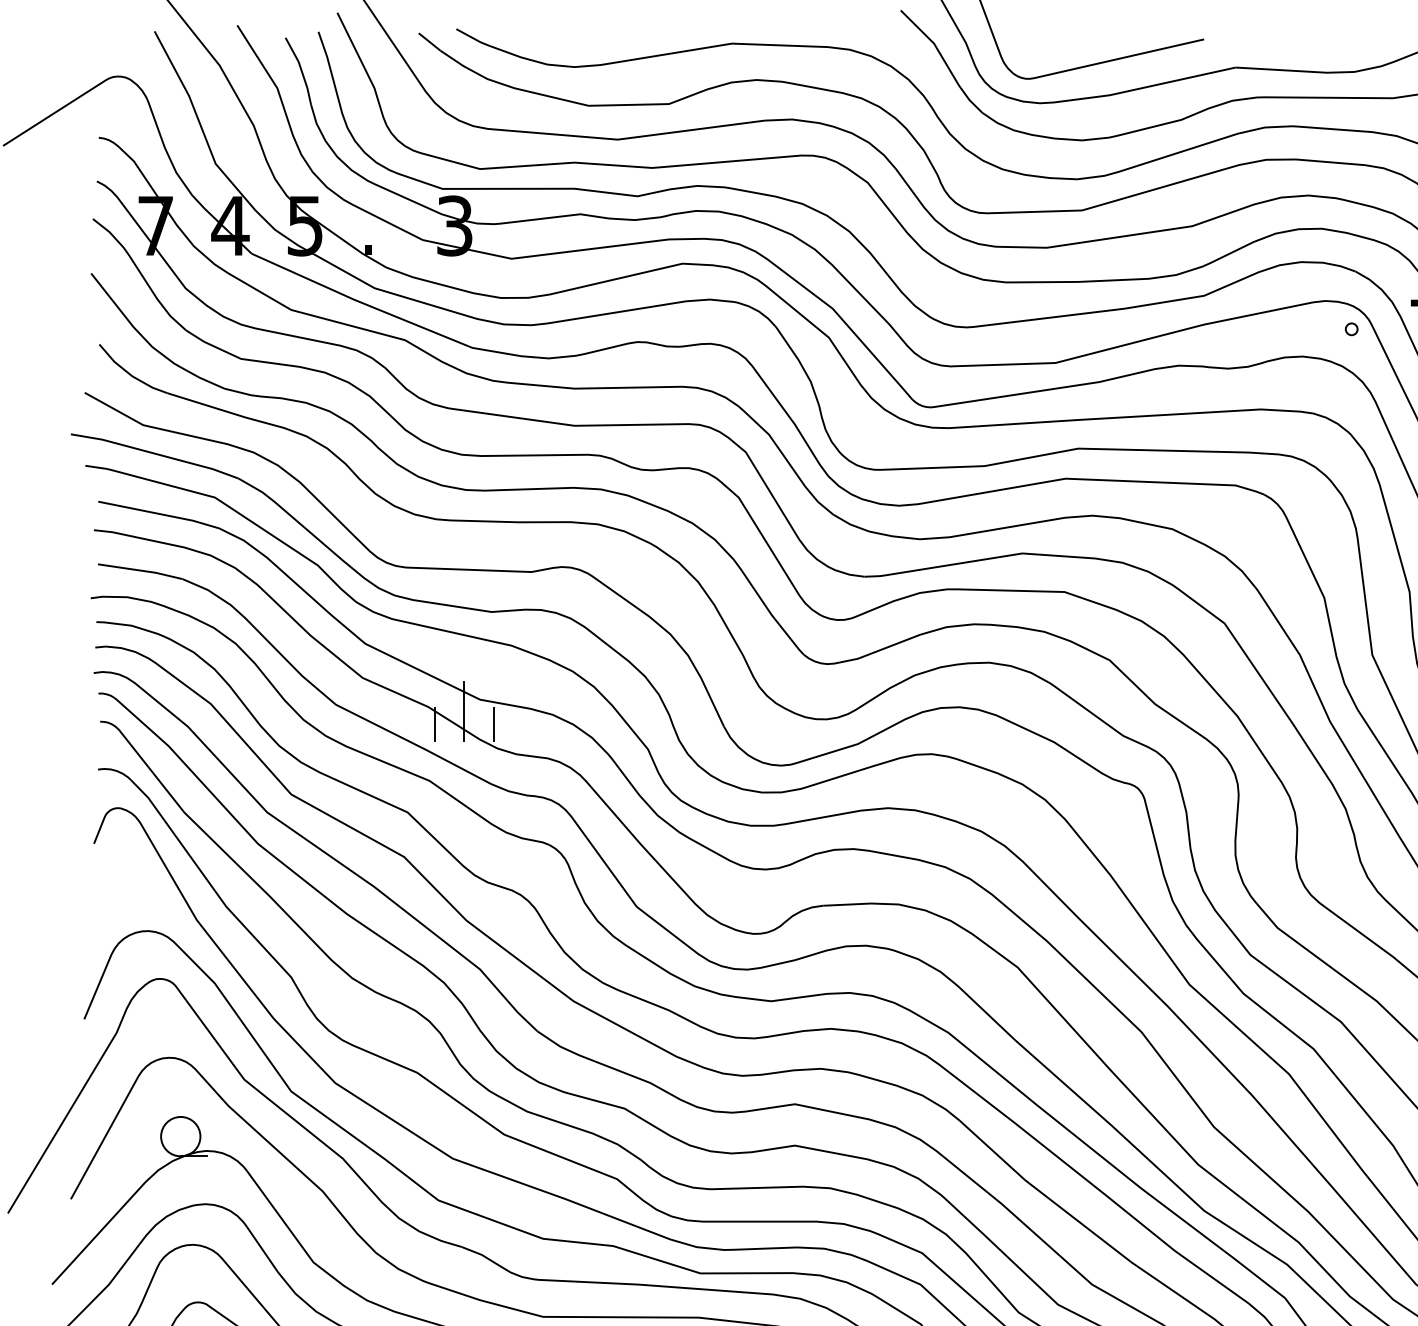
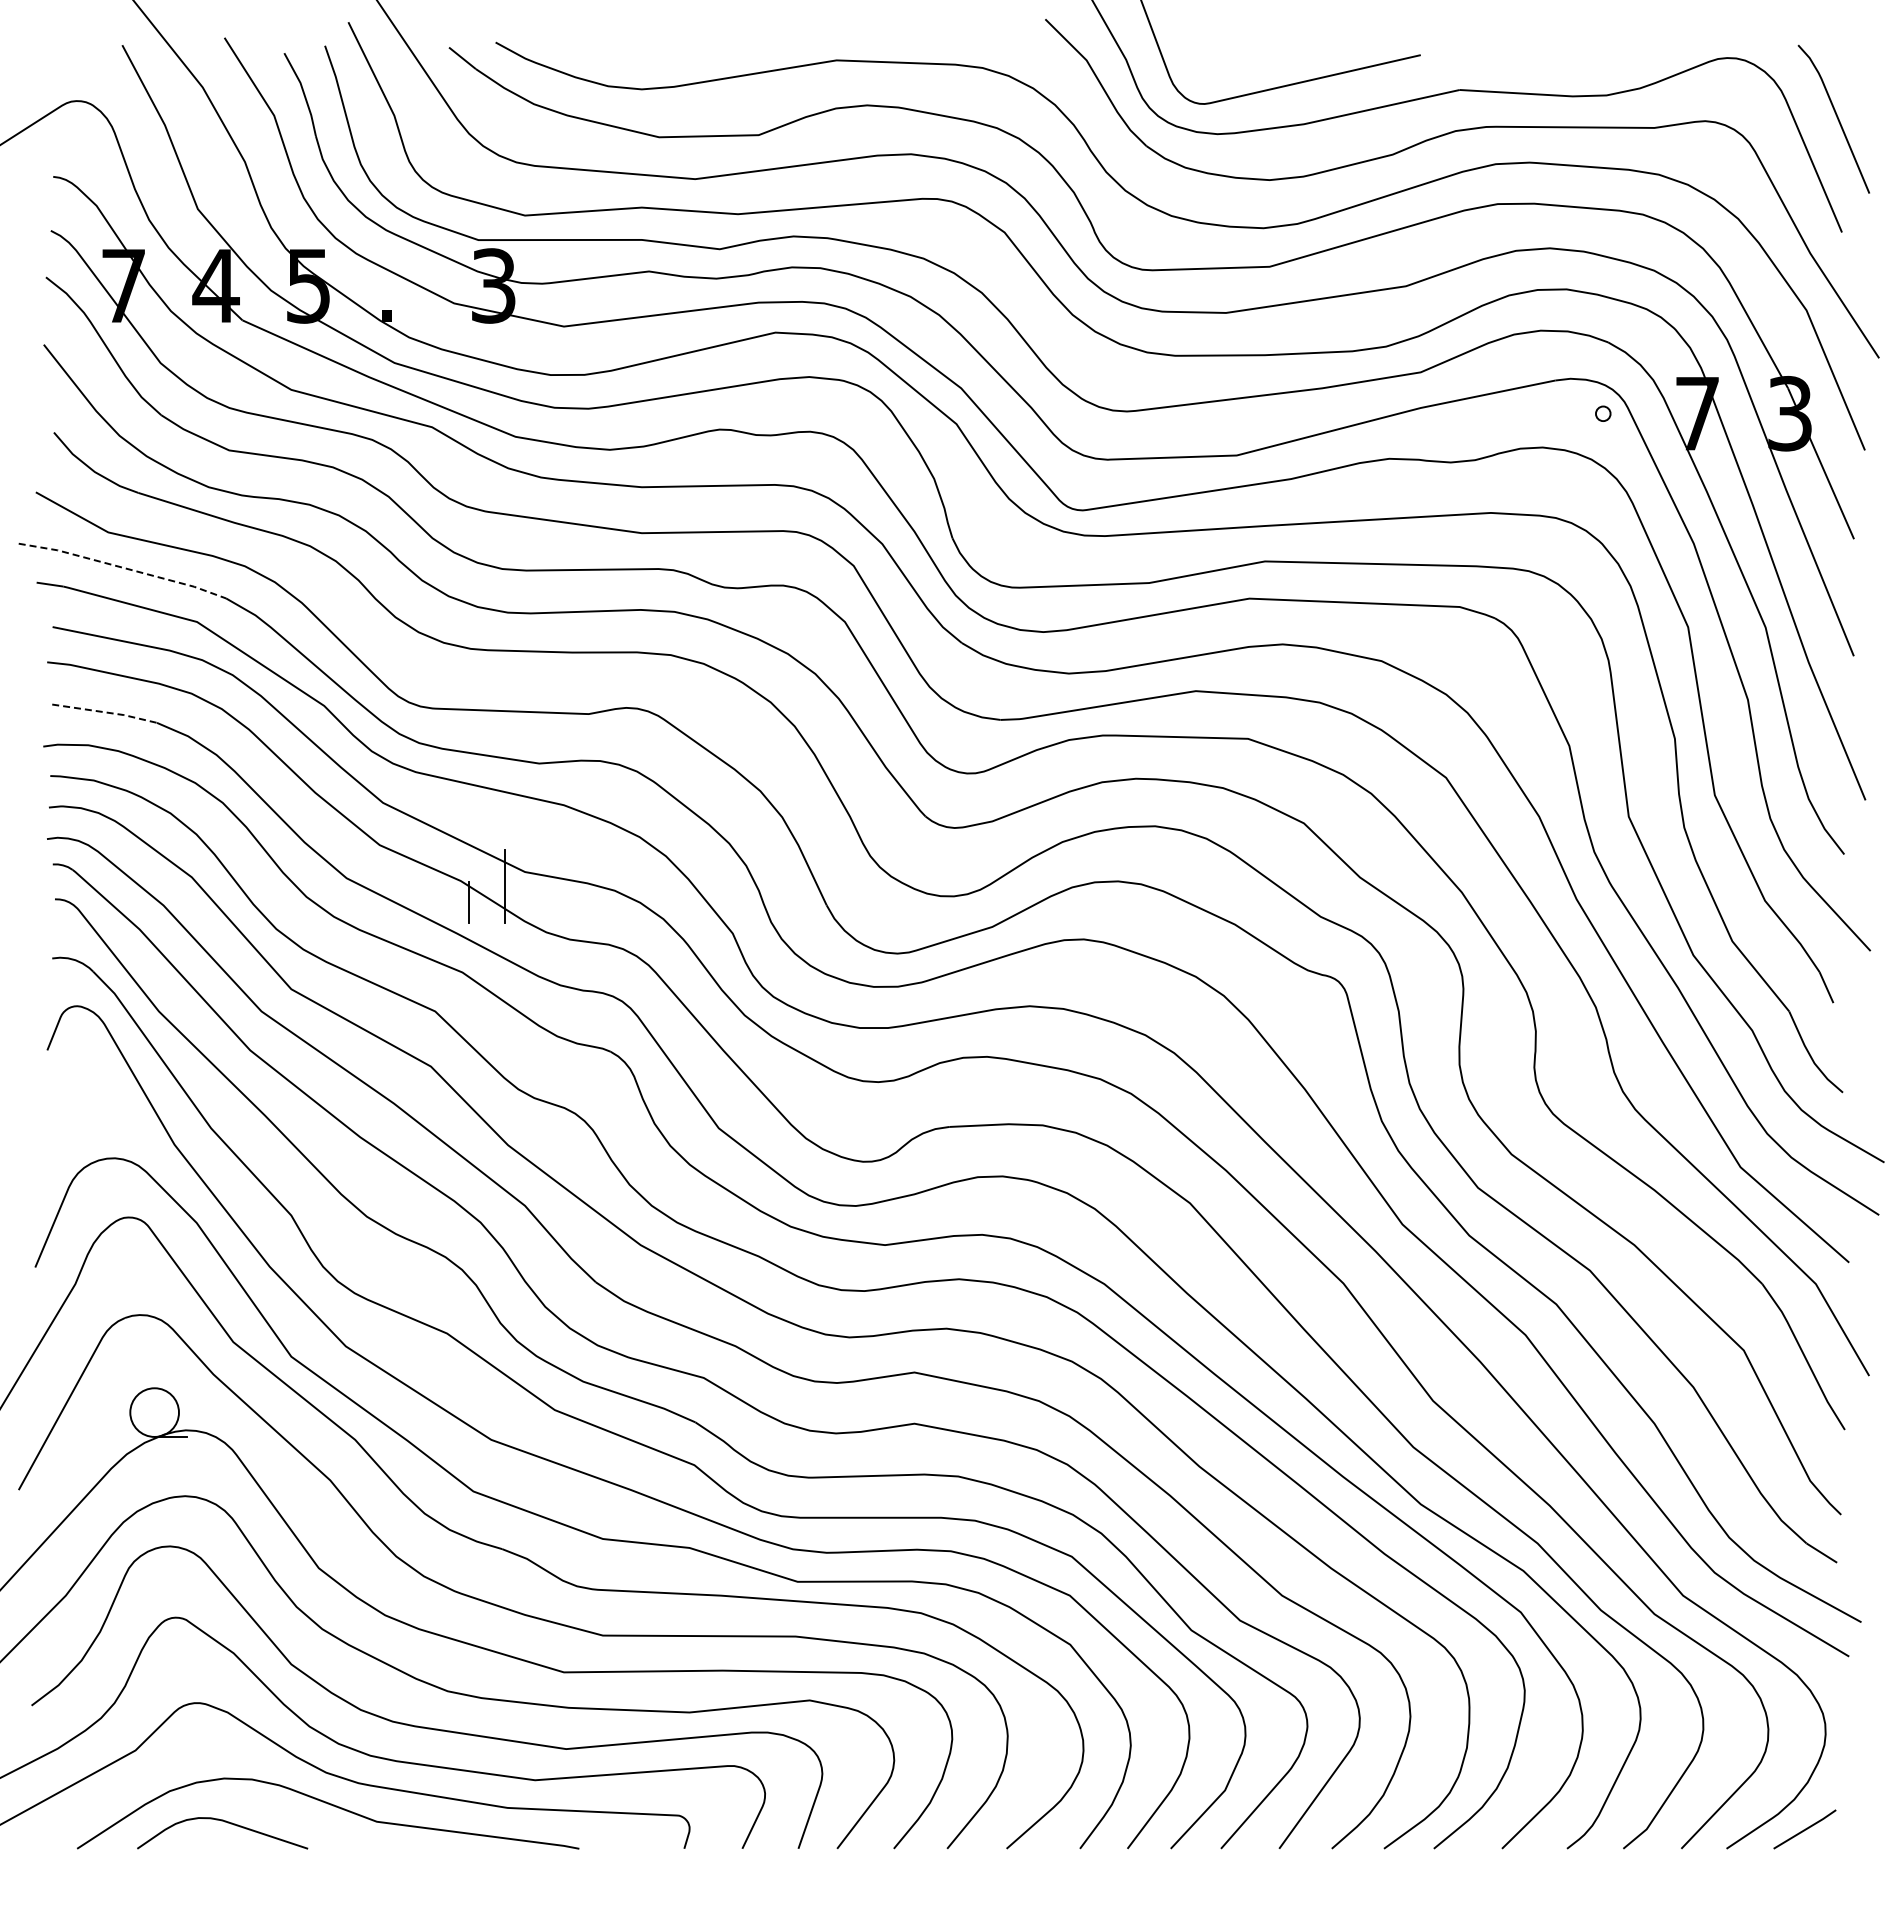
line: (156, 454) -> (124, 568), solid -> dashed
line: (141, 570) -> (106, 712), solid -> dashed
line: (493, 724) -> (541, 902), removed

